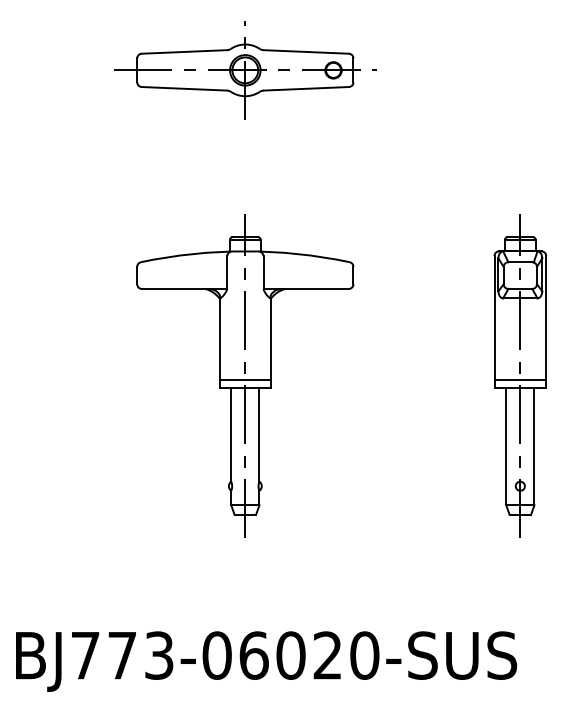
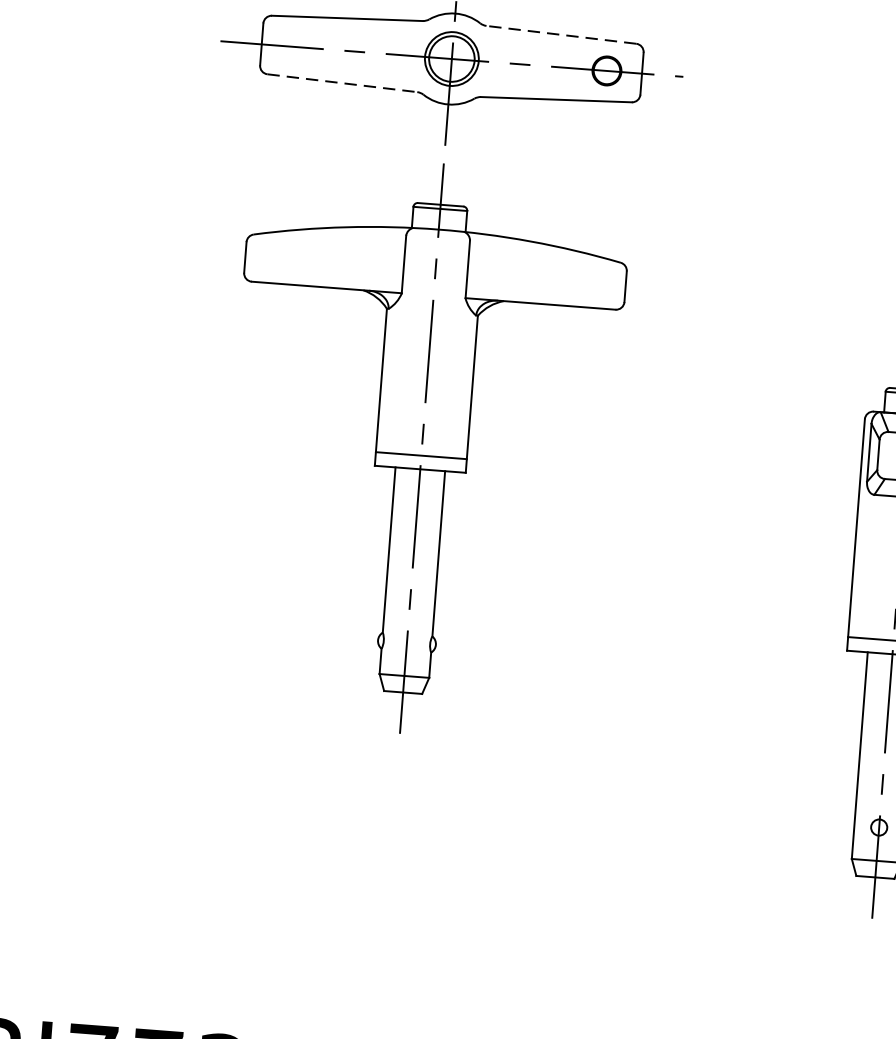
line: (306, 51) -> (561, 34), solid -> dashed
line: (184, 88) -> (342, 82), solid -> dashed
part: (245, 375) -> (422, 447), moved

